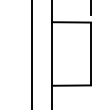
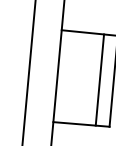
line: (81, 53) -> (100, 79), added

